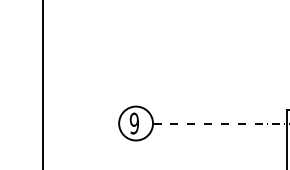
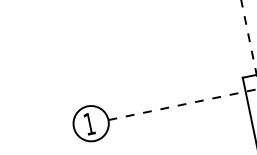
text: (133, 123) -> (88, 124), 9 -> 1

